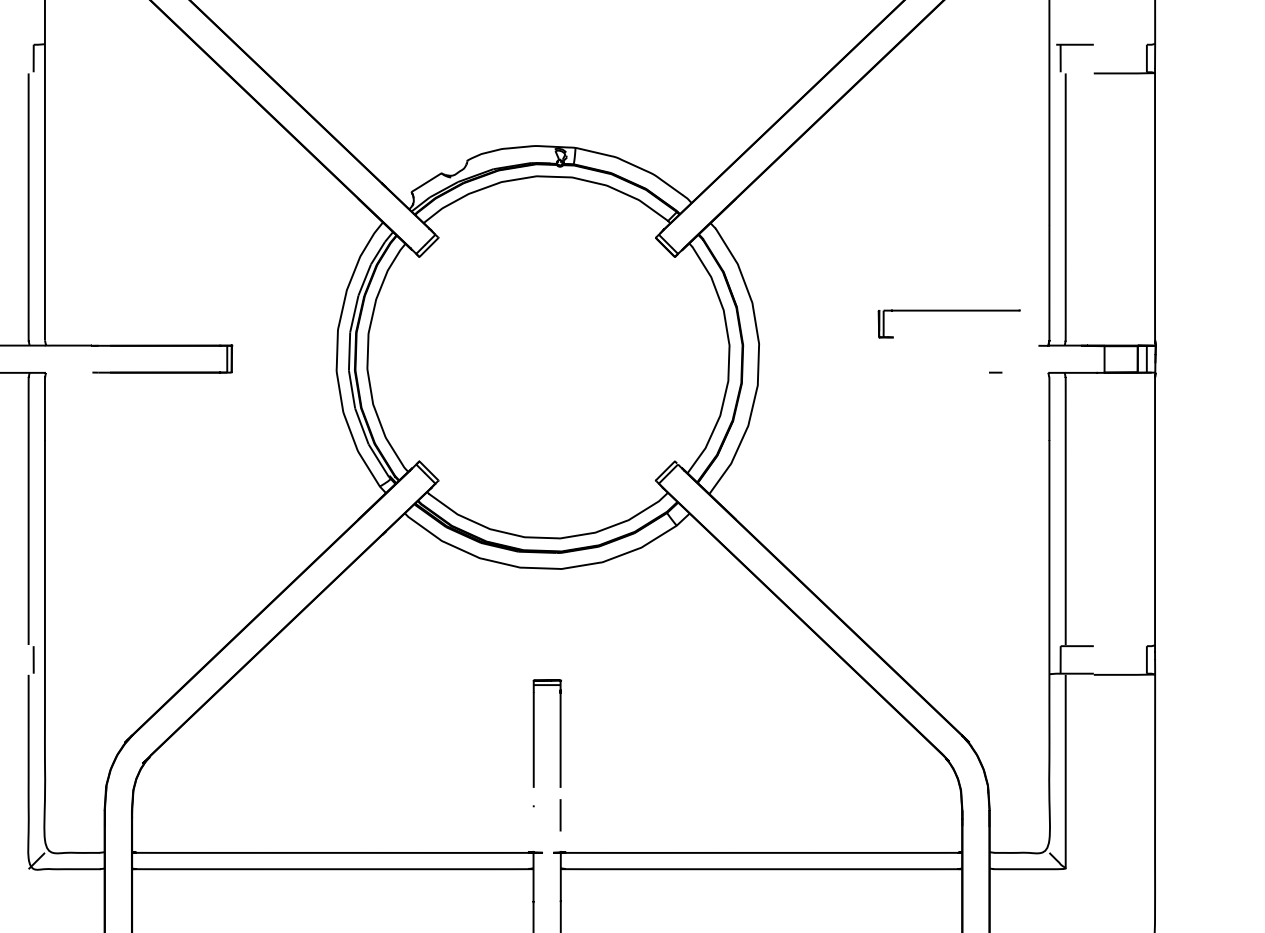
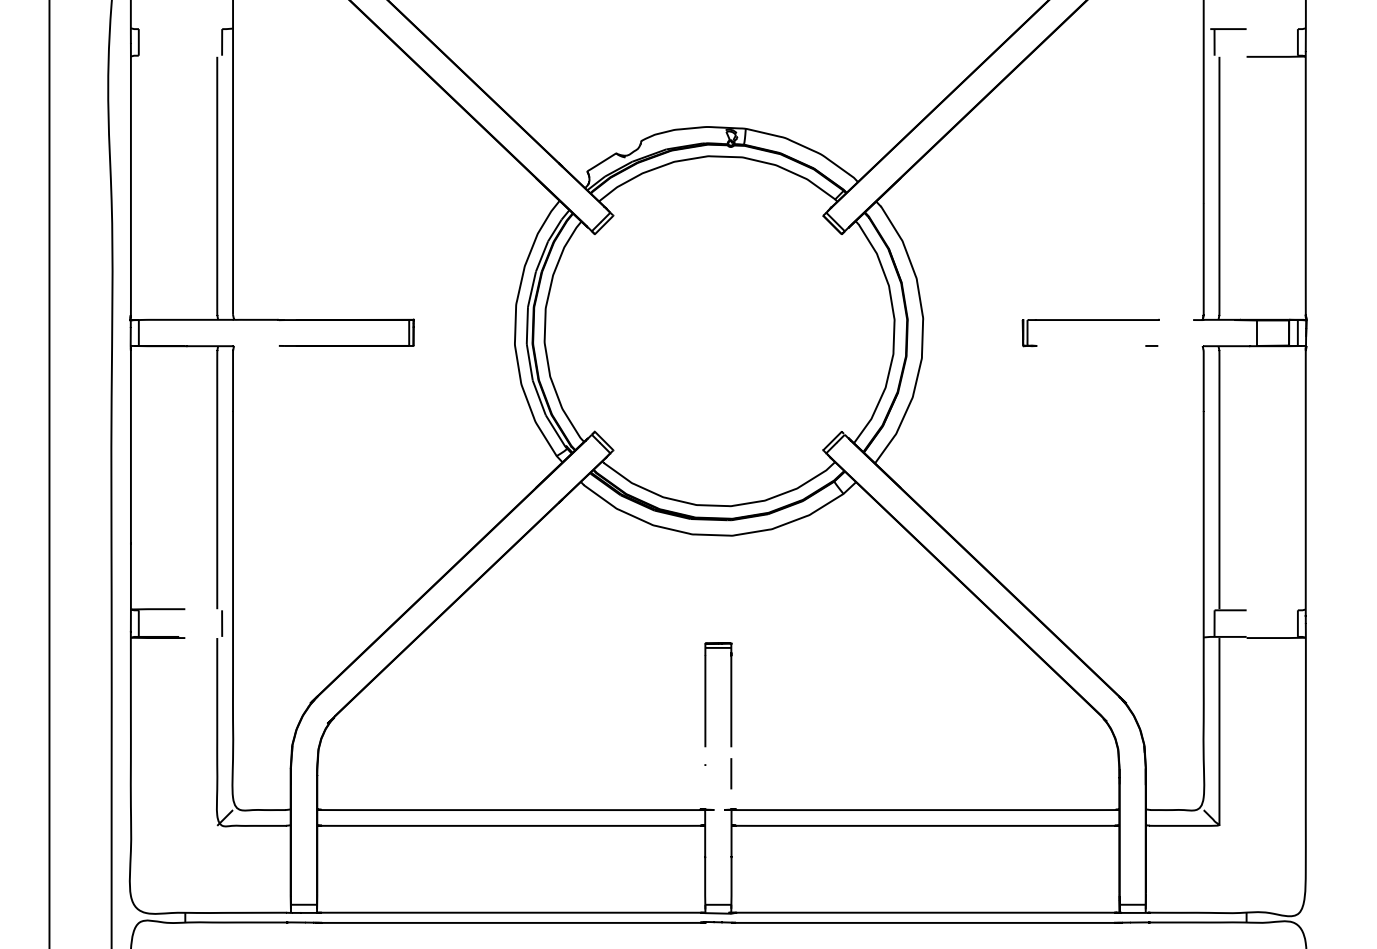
part: (948, 311) -> (1090, 320), moved

